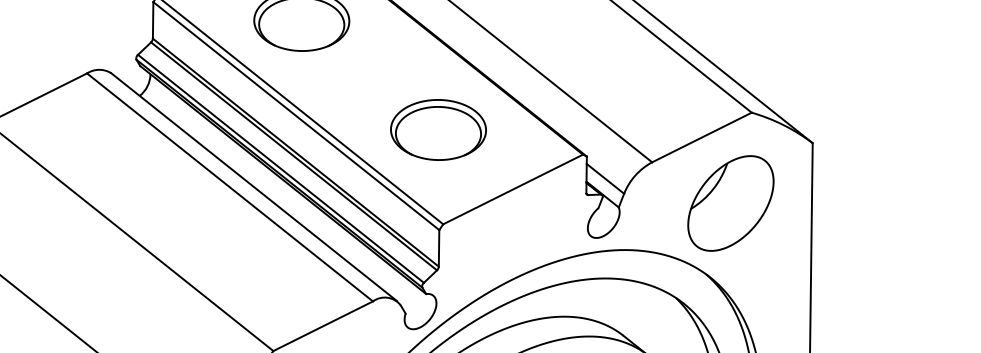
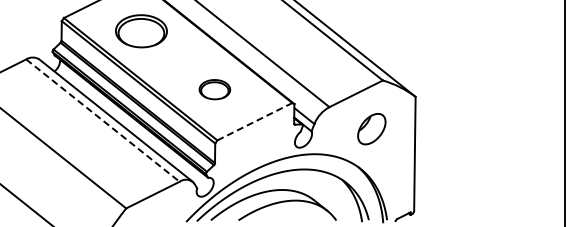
part: (437, 129) -> (214, 89), size x0.6
line: (231, 187) -> (103, 120), solid -> dashed
line: (512, 189) -> (254, 121), solid -> dashed
part: (730, 202) -> (371, 128), size x0.6

